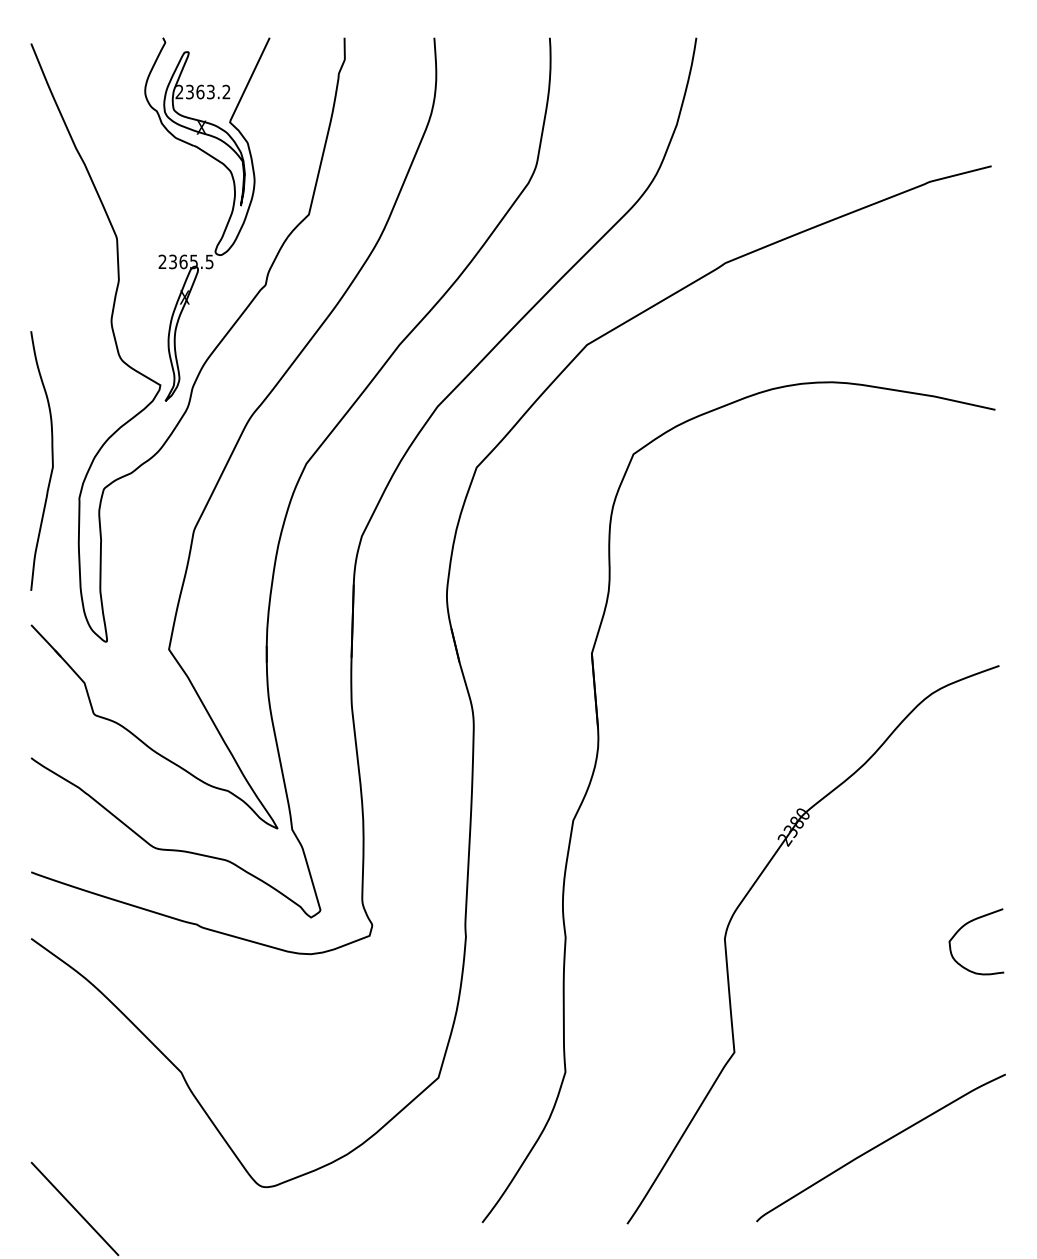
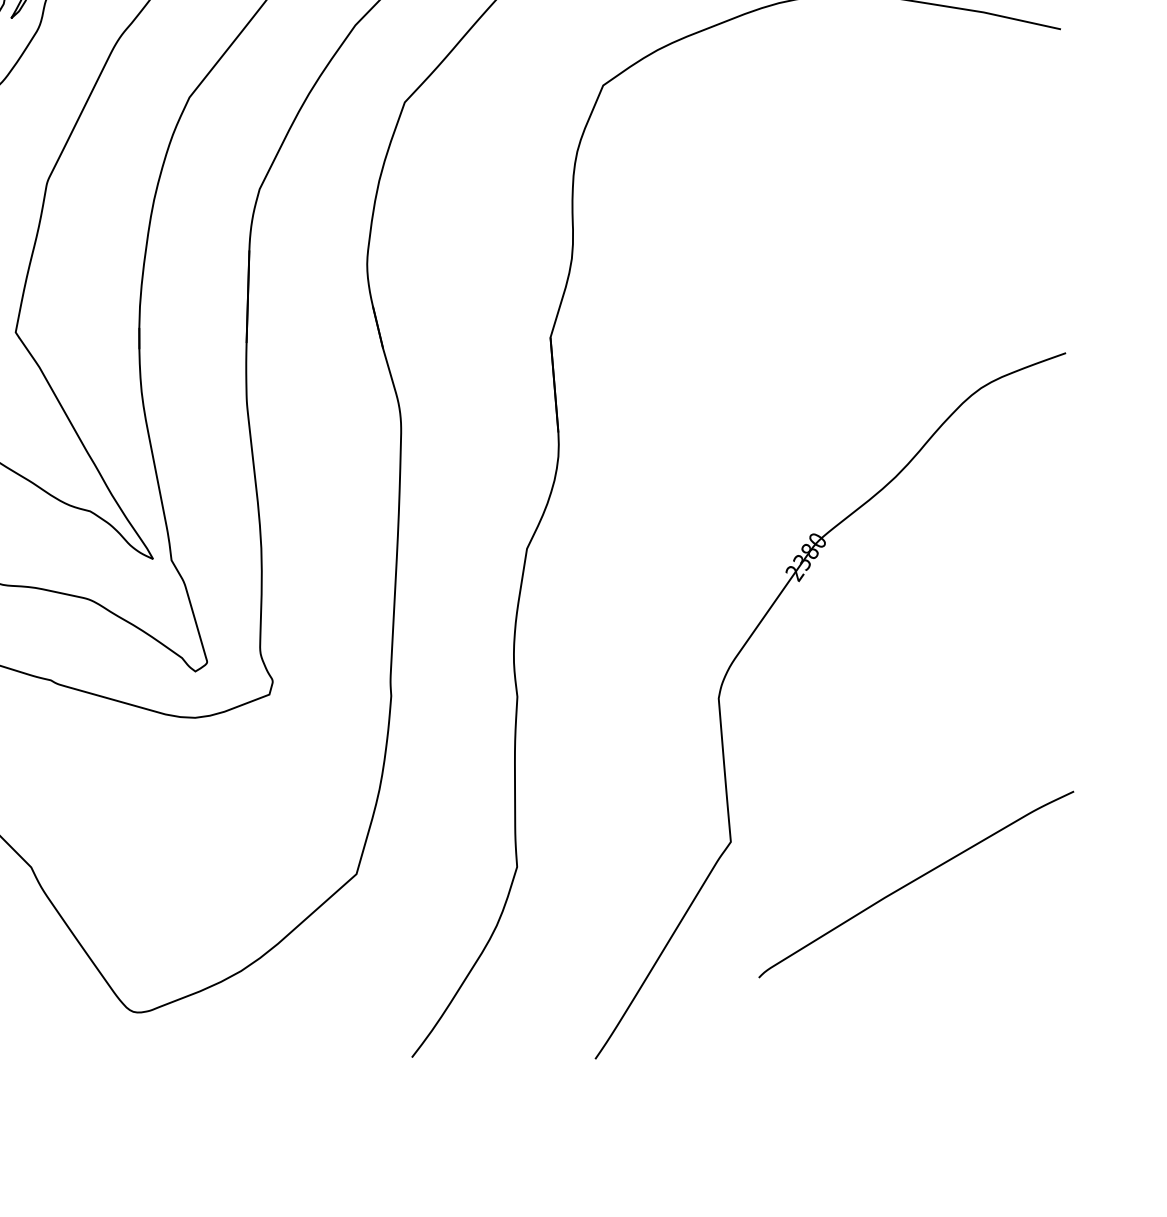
curve: (963, 927) -> (1020, 684), removed
curve: (880, 1145) -> (915, 881), moved

